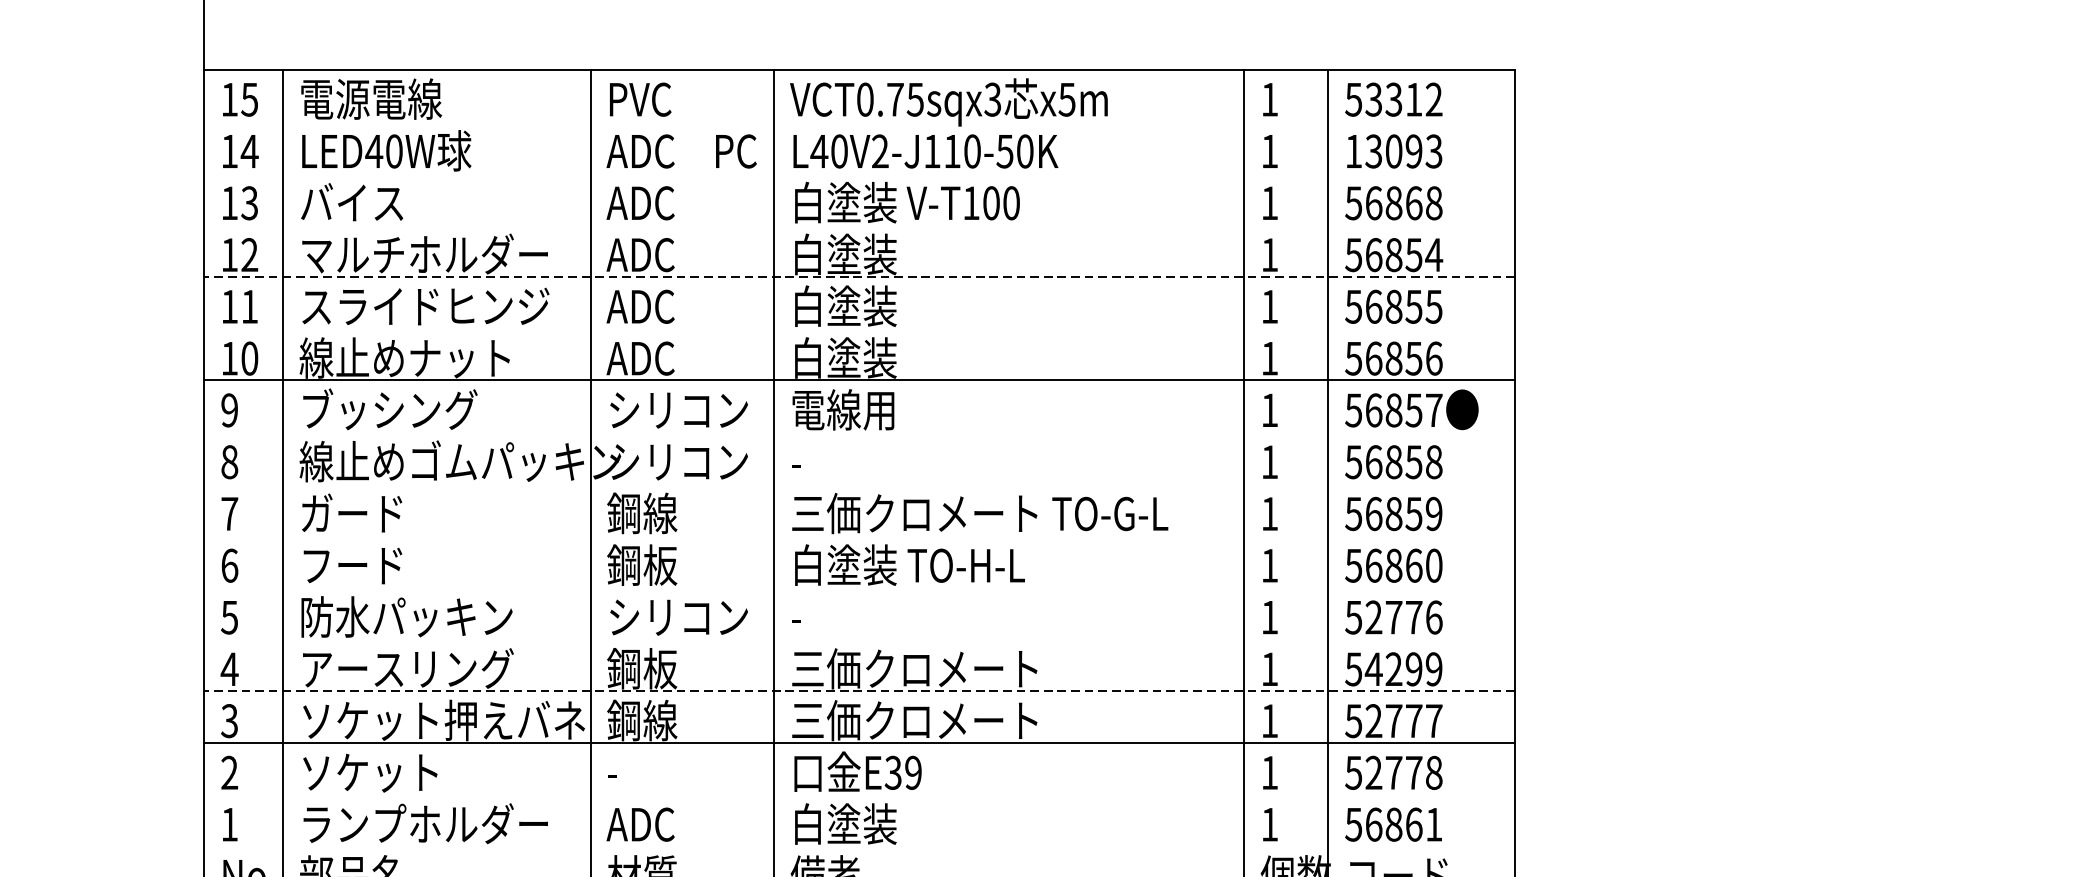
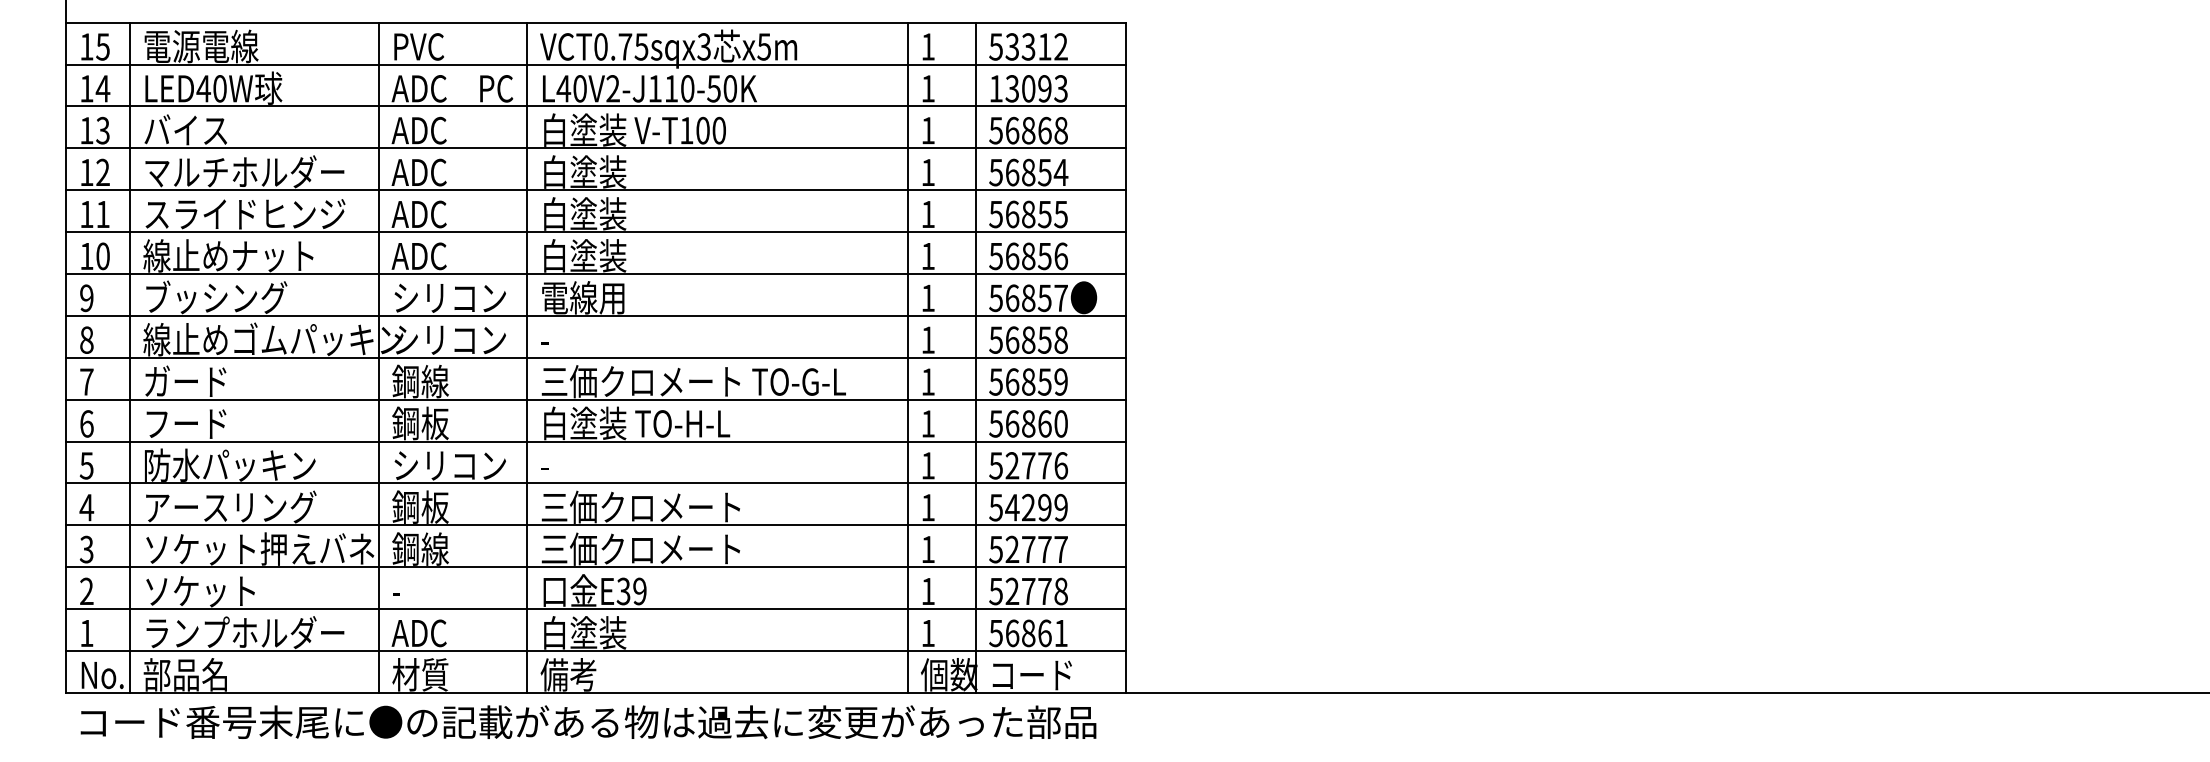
line: (859, 121) -> (596, 64), added
line: (859, 173) -> (596, 106), added
line: (859, 225) -> (596, 148), added
line: (858, 277) -> (595, 190), dashed -> solid
line: (859, 329) -> (596, 232), added
line: (859, 431) -> (596, 315), added
line: (859, 483) -> (596, 357), added
line: (859, 535) -> (596, 399), added
line: (859, 587) -> (596, 441), added
line: (859, 639) -> (596, 483), added
line: (858, 691) -> (595, 525), dashed -> solid
line: (859, 795) -> (596, 609), added
line: (859, 847) -> (596, 651), added

